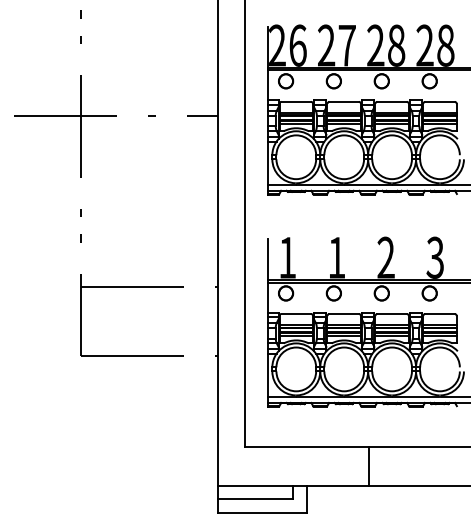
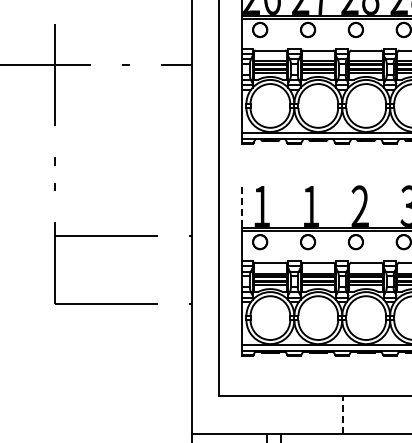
line: (267, 259) -> (241, 208), solid -> dashed
line: (368, 466) -> (342, 415), solid -> dashed

